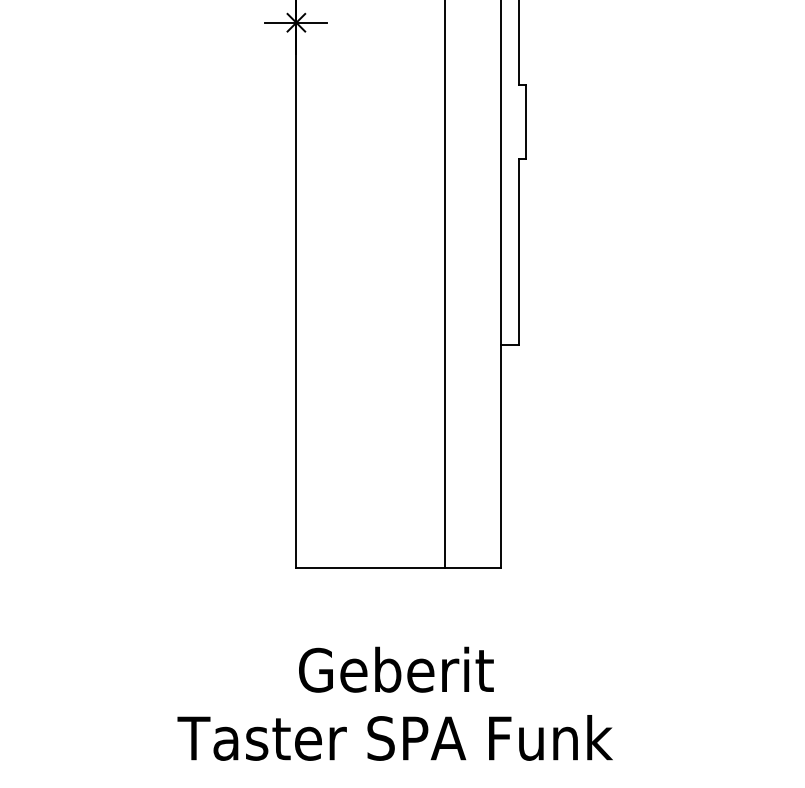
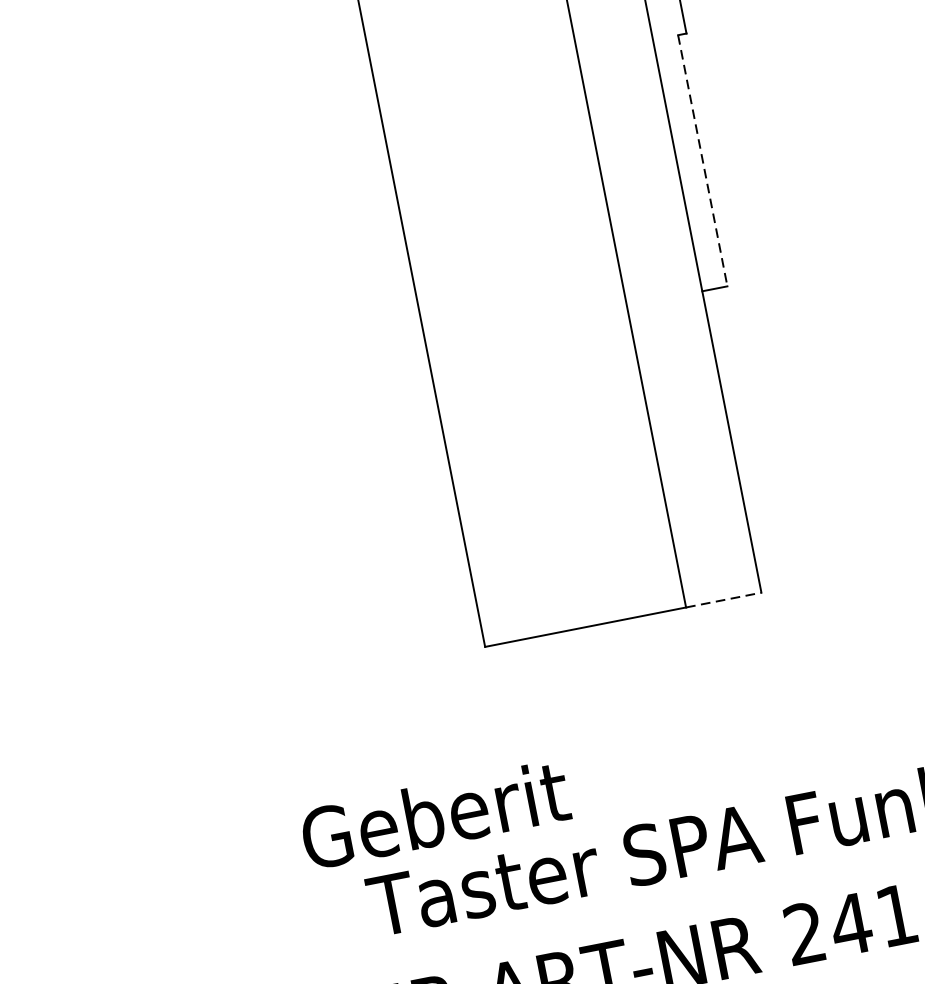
line: (519, 252) -> (702, 161), solid -> dashed
line: (472, 568) -> (723, 600), solid -> dashed
text: (396, 669) -> (435, 814), moved

